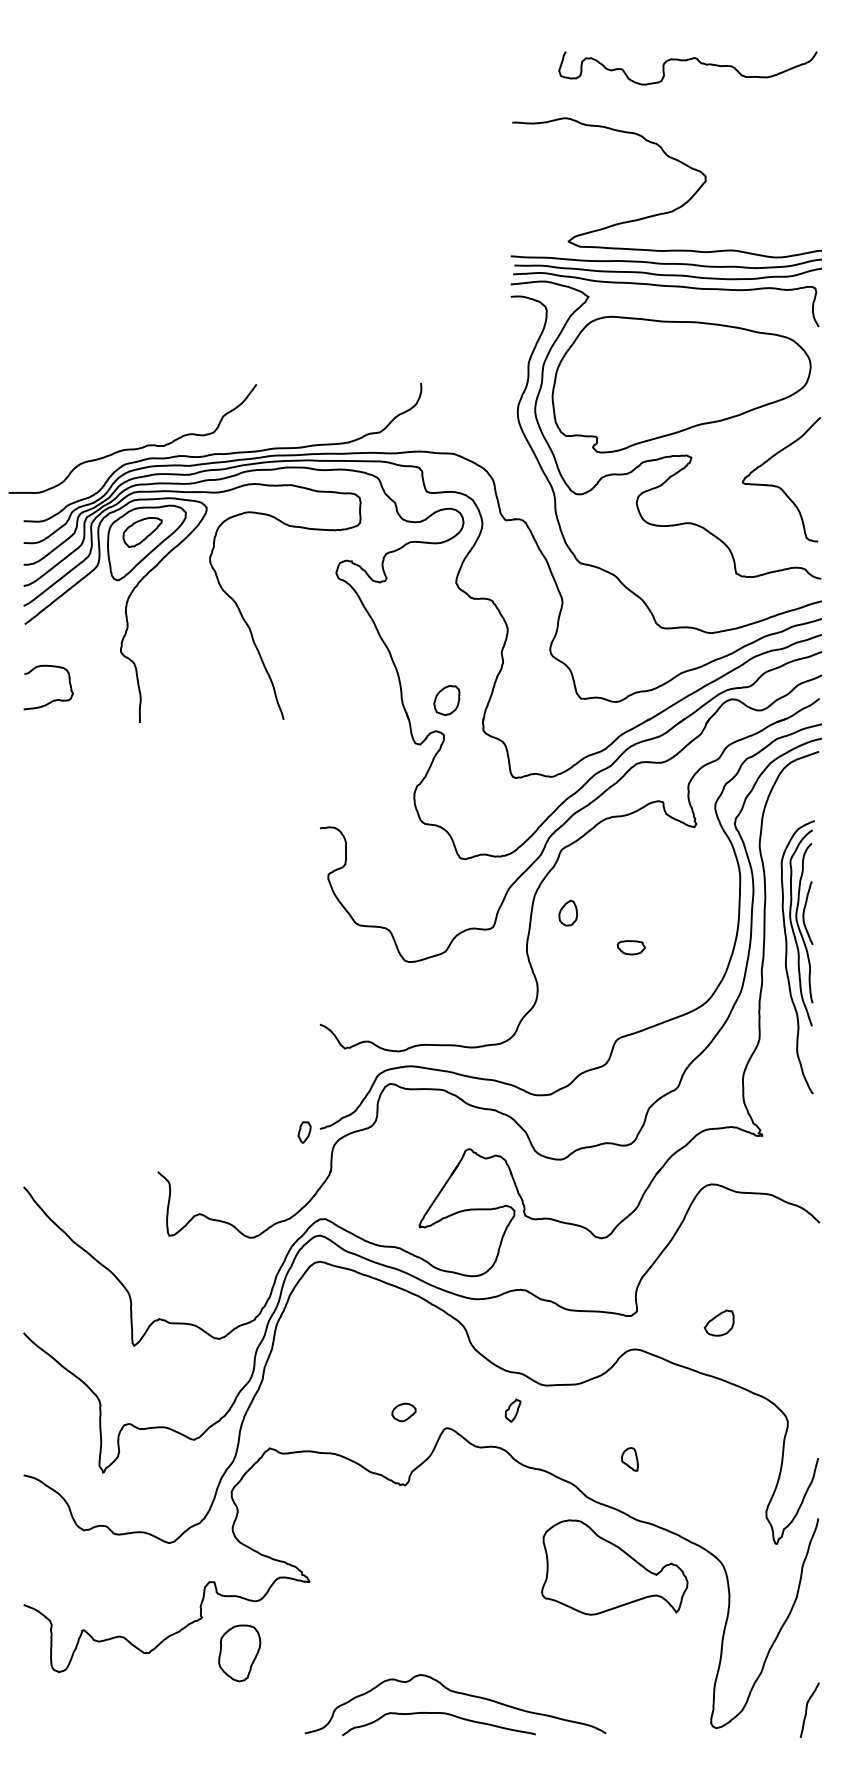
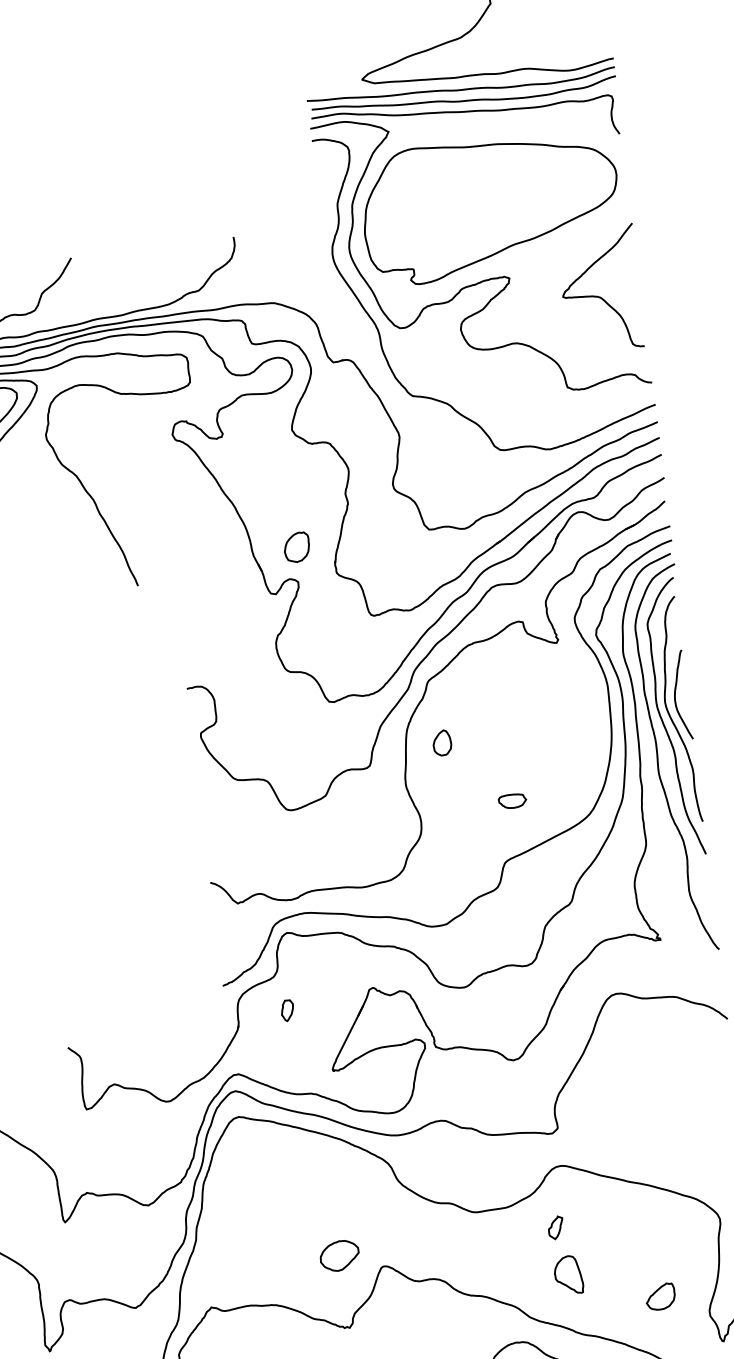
part: (631, 947) -> (512, 801), moved
part: (797, 956) -> (673, 758), size x1.43
part: (304, 1132) -> (287, 1010), moved
part: (718, 1322) -> (659, 1296), moved
part: (512, 1410) -> (555, 1227), moved
part: (403, 1412) -> (339, 1255), size x1.67
part: (629, 1459) -> (568, 1275), size x1.67

